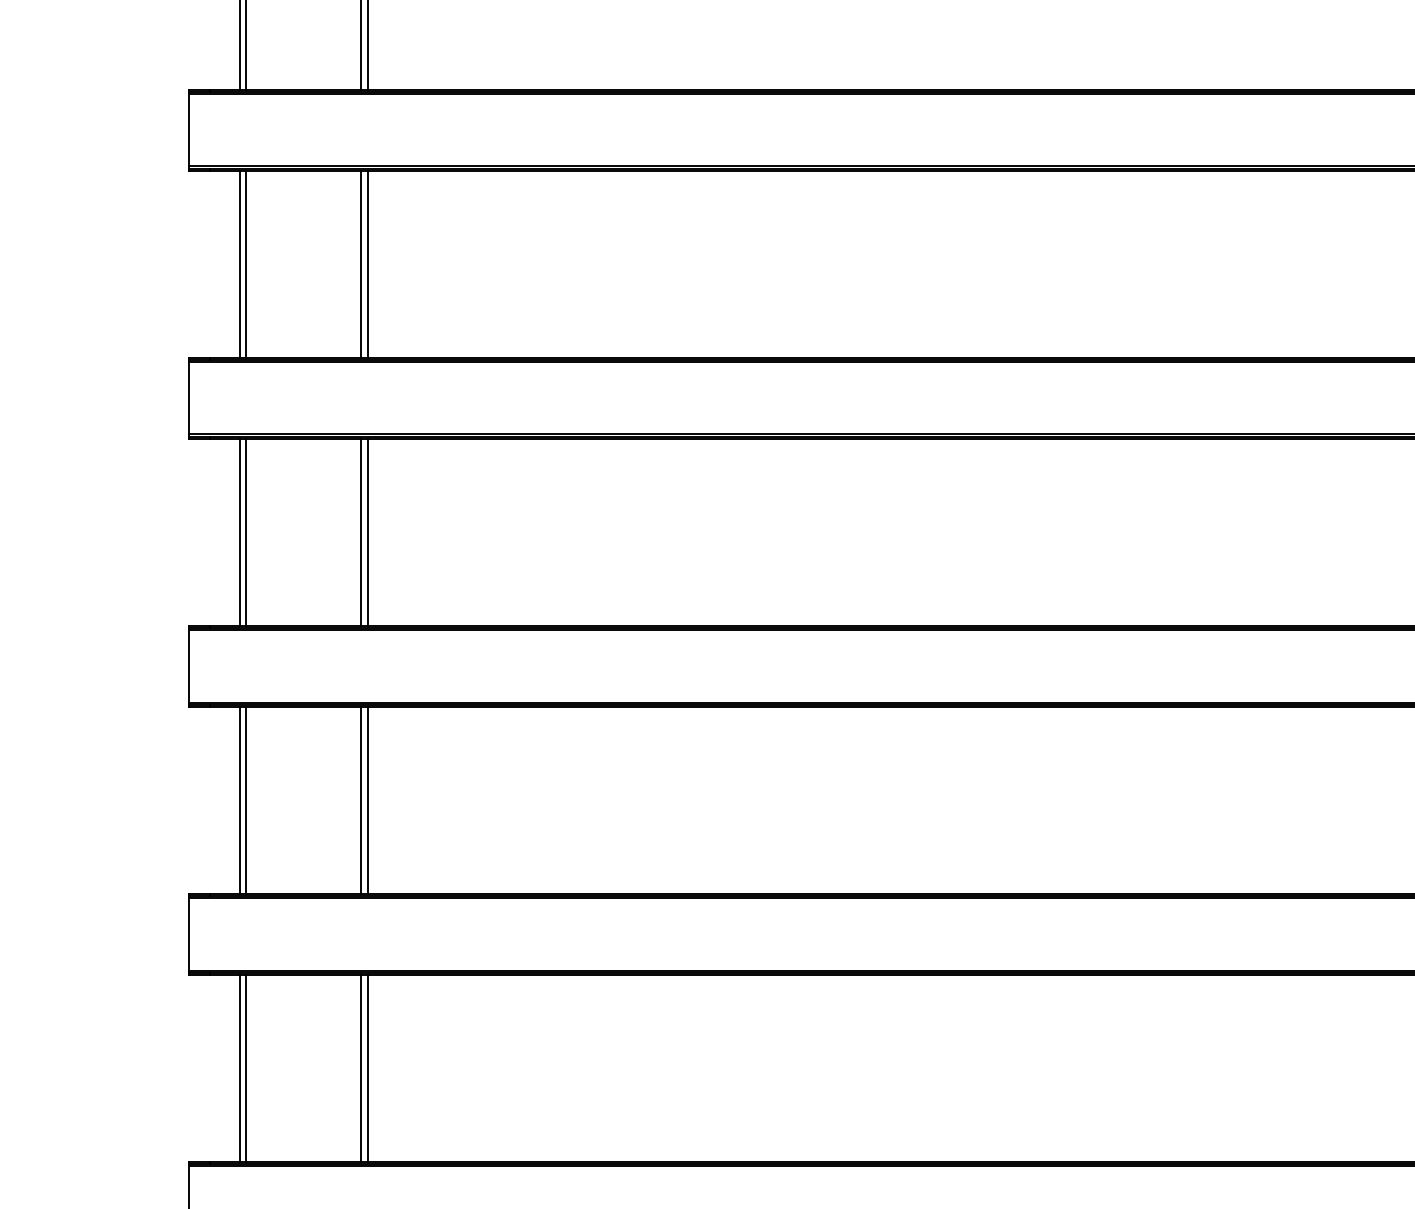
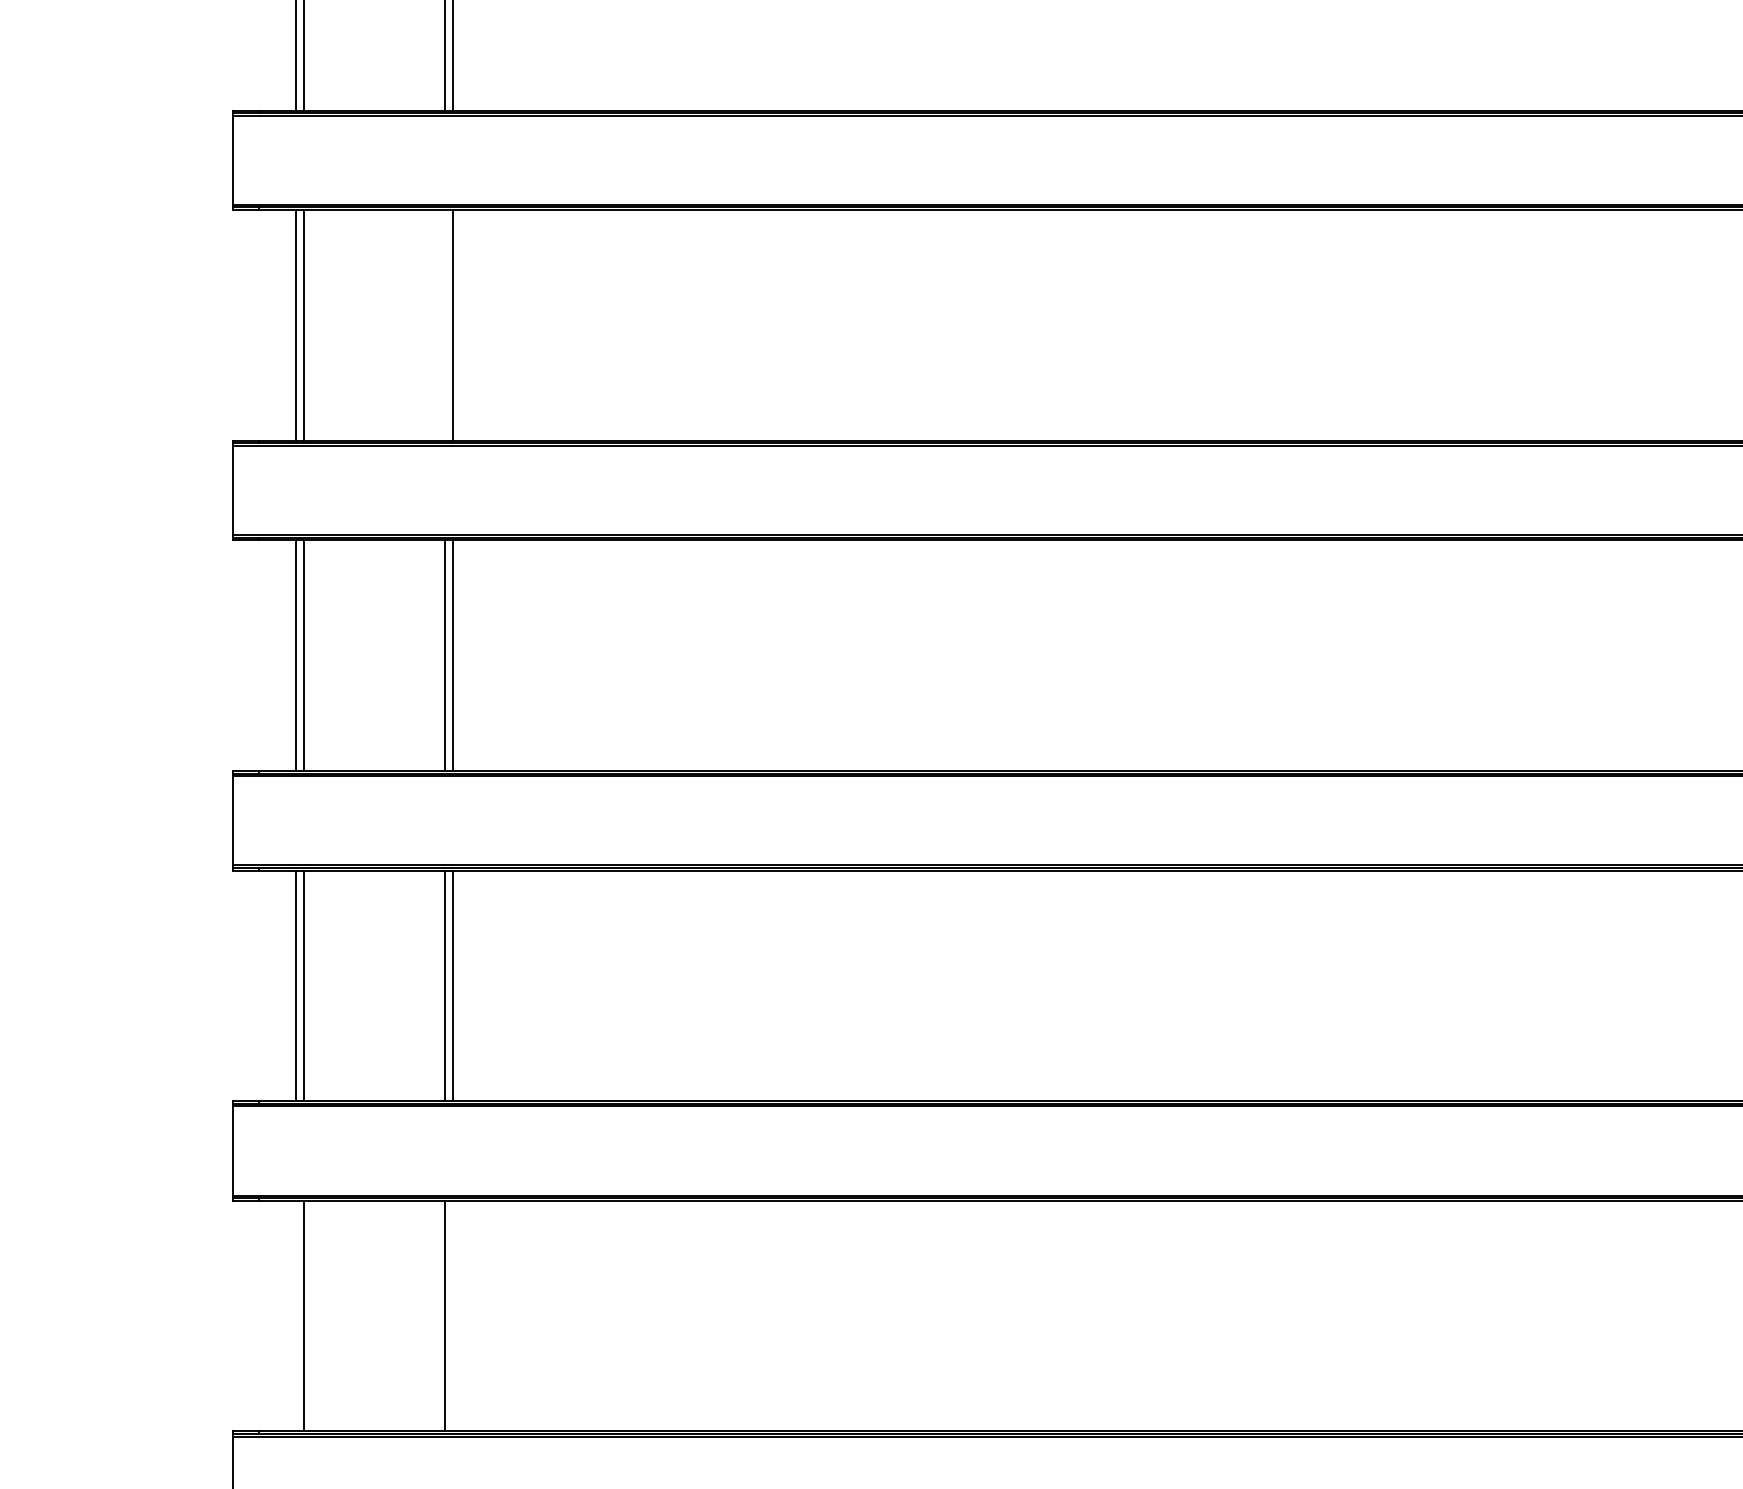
line: (361, 263) -> (445, 324), removed
line: (240, 1068) -> (296, 1316), removed
line: (367, 1068) -> (452, 1316), removed

